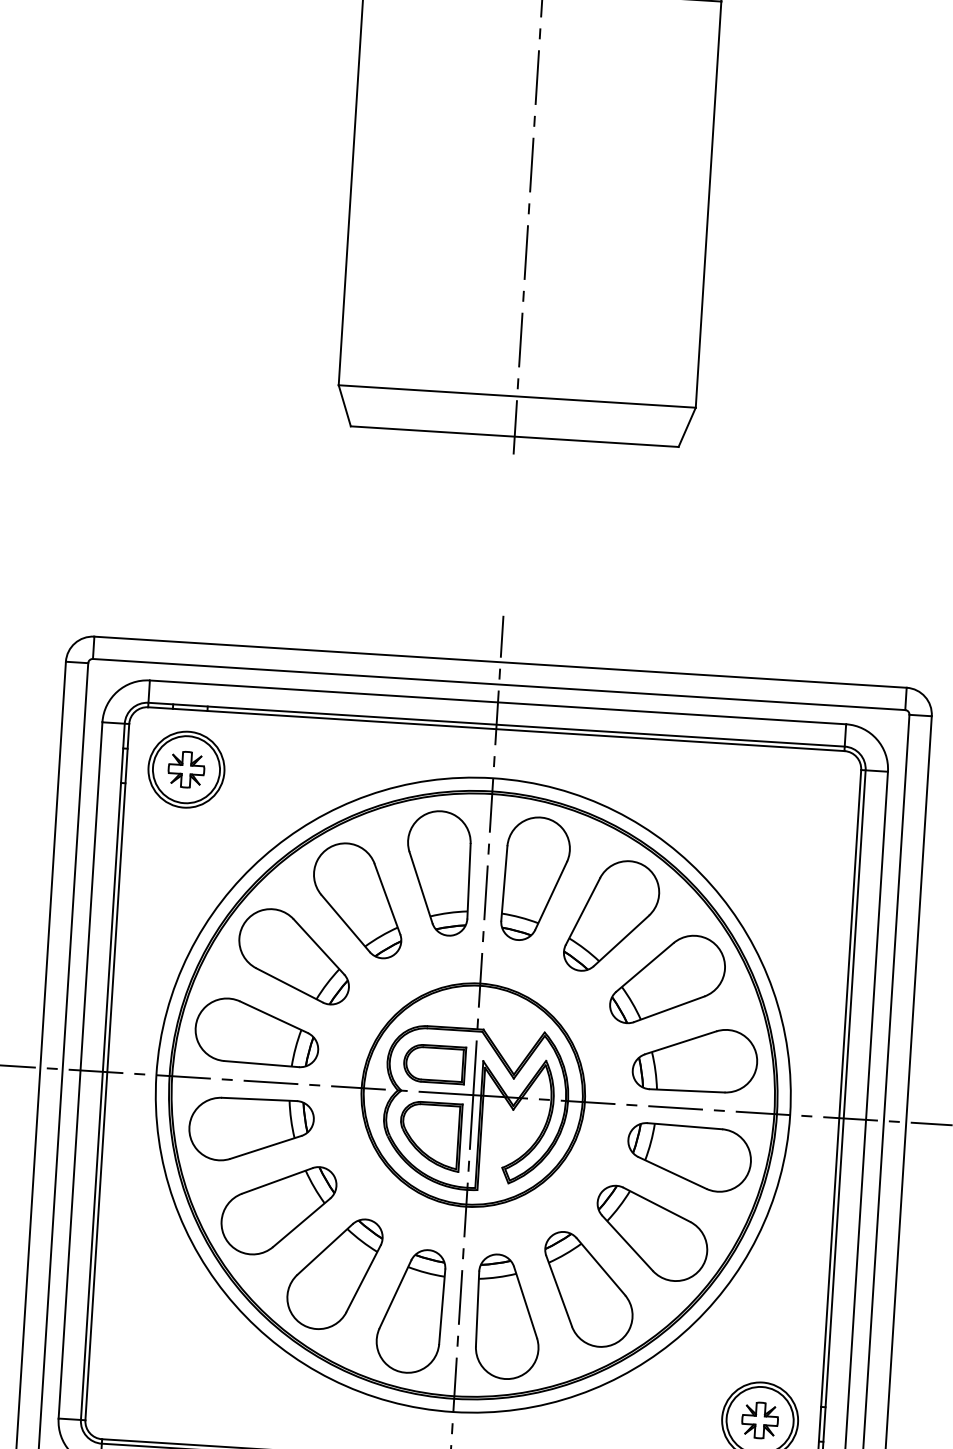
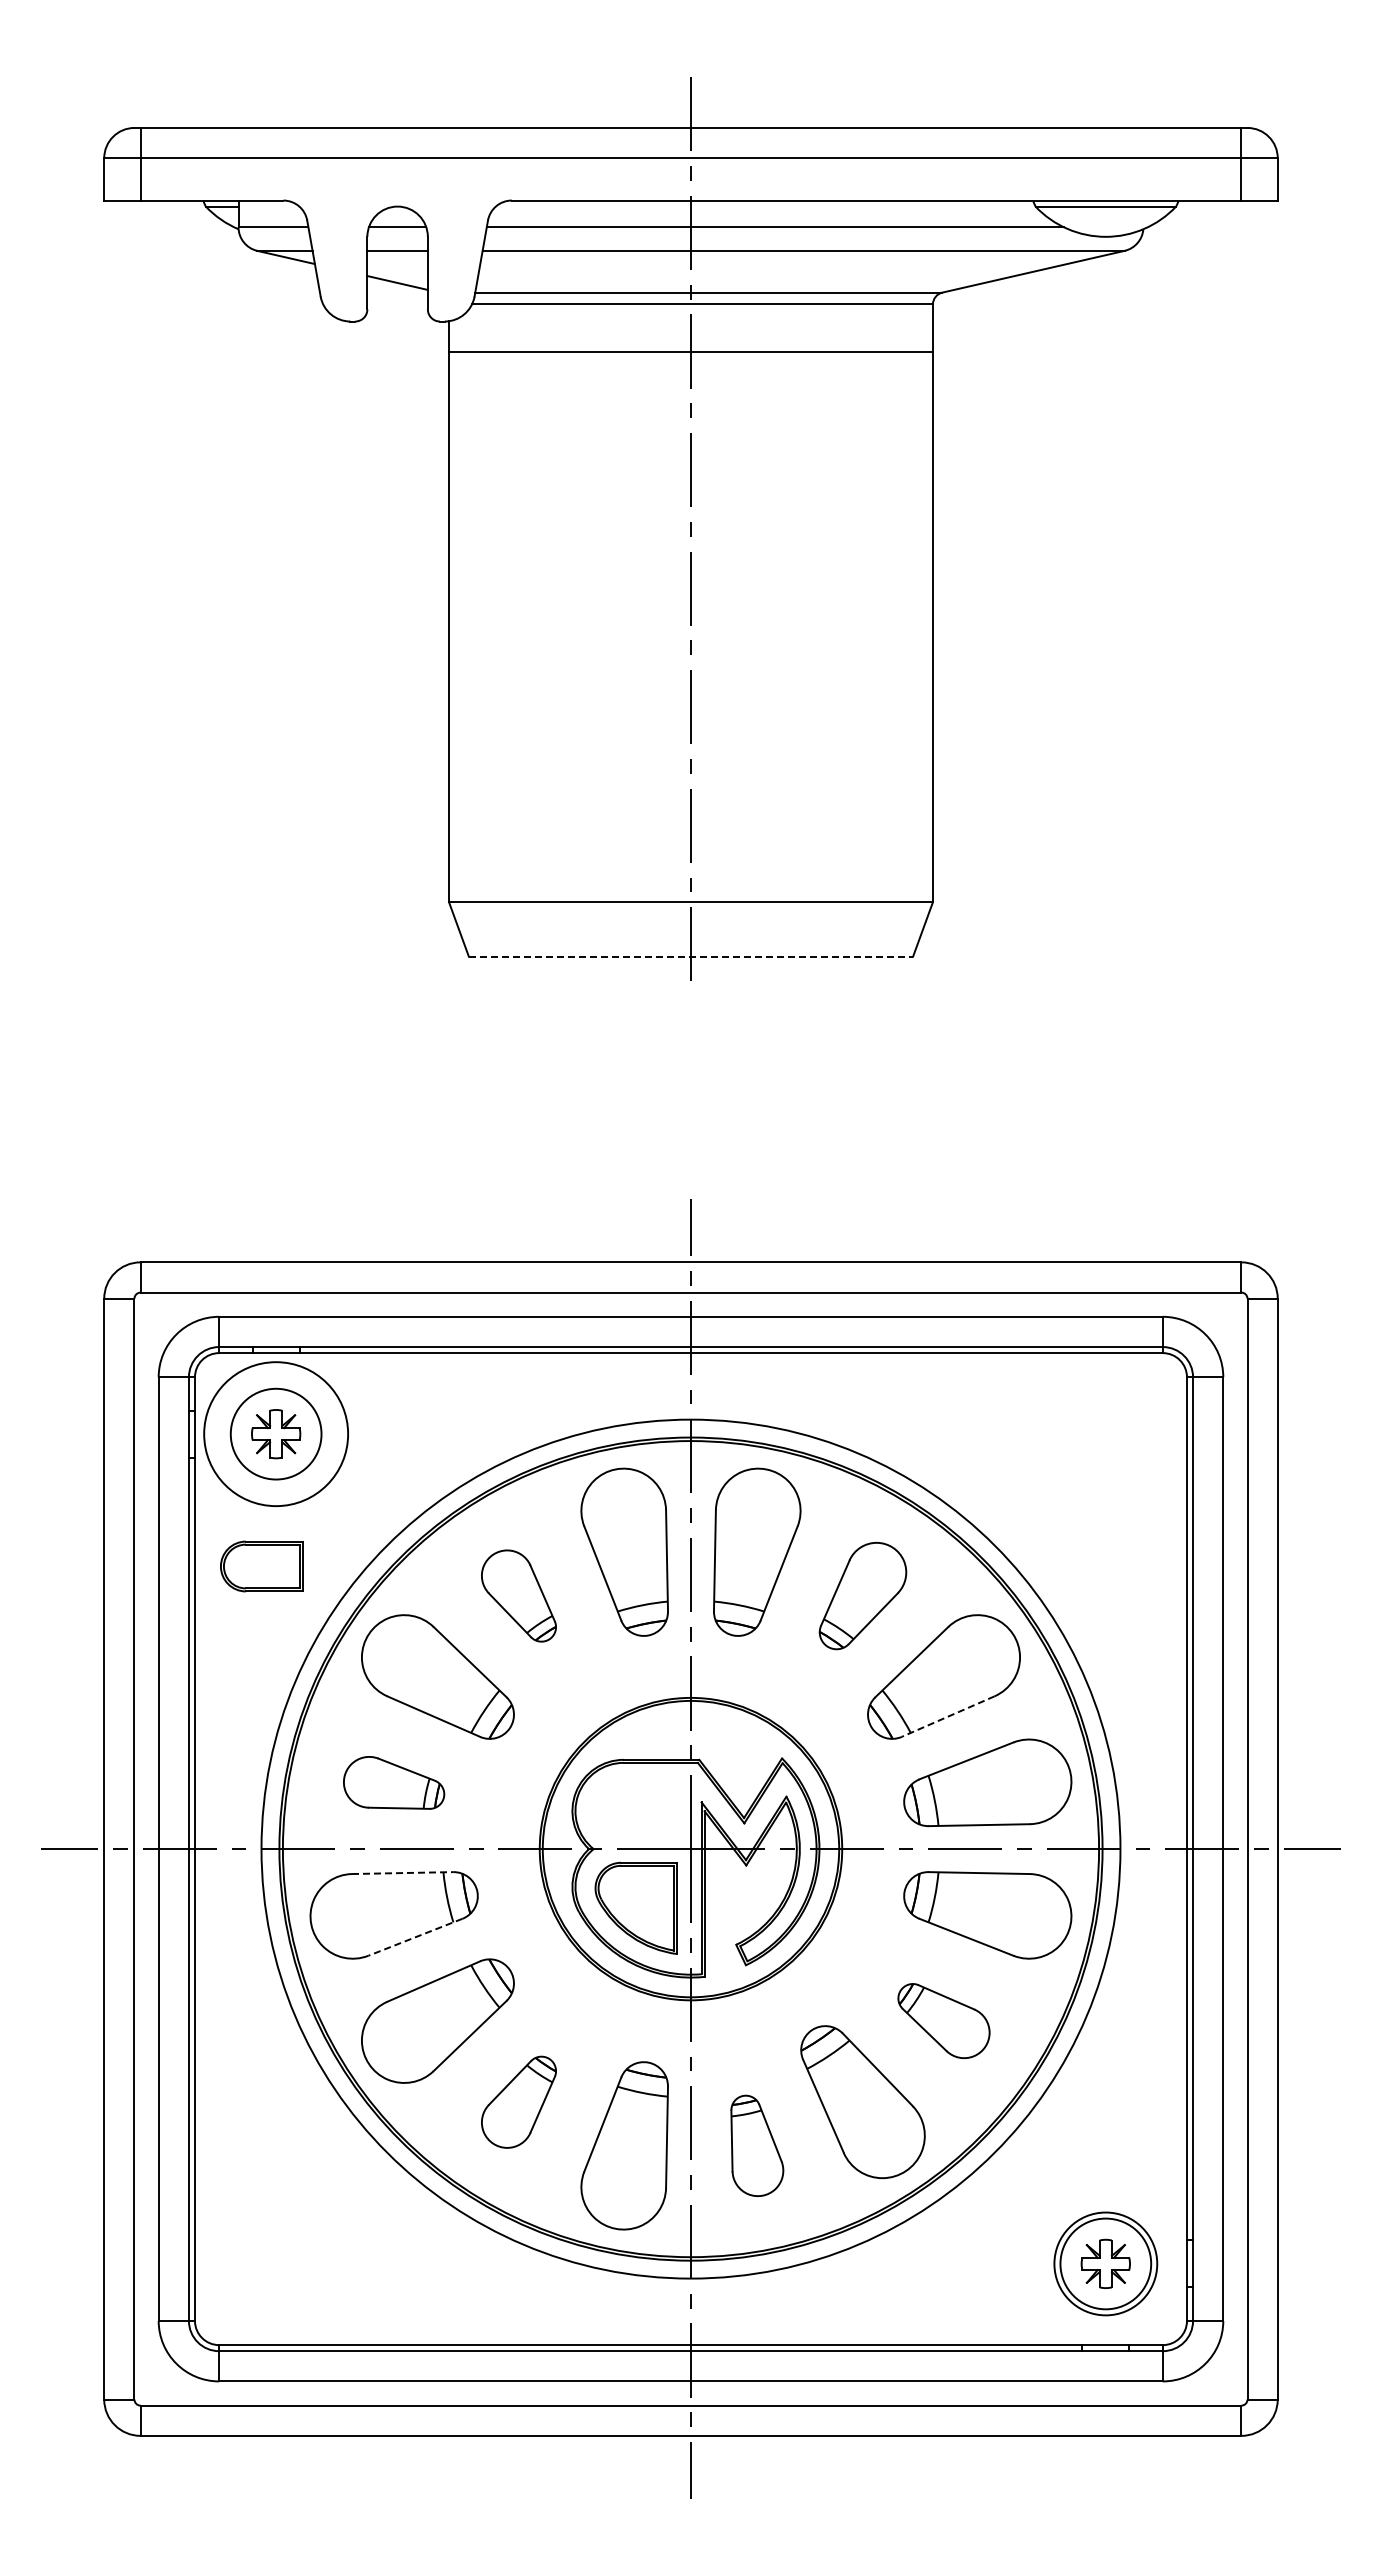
line: (515, 436) -> (691, 956), solid -> dashed
circle: (186, 769) -> (275, 1433), size x1.4
part: (357, 900) -> (518, 1595), size x0.6
part: (611, 915) -> (862, 1595), size x0.7
line: (669, 1009) -> (948, 1716), solid -> dashed
part: (256, 1032) -> (393, 1782), size x0.6
part: (434, 1064) -> (261, 1566), moved
line: (259, 1099) -> (402, 1873), solid -> dashed
line: (265, 1147) -> (415, 1937), solid -> dashed
part: (651, 1233) -> (943, 2020), size x0.6
part: (334, 1274) -> (518, 2102), size x0.6
part: (508, 1316) -> (757, 2145), size x0.6

